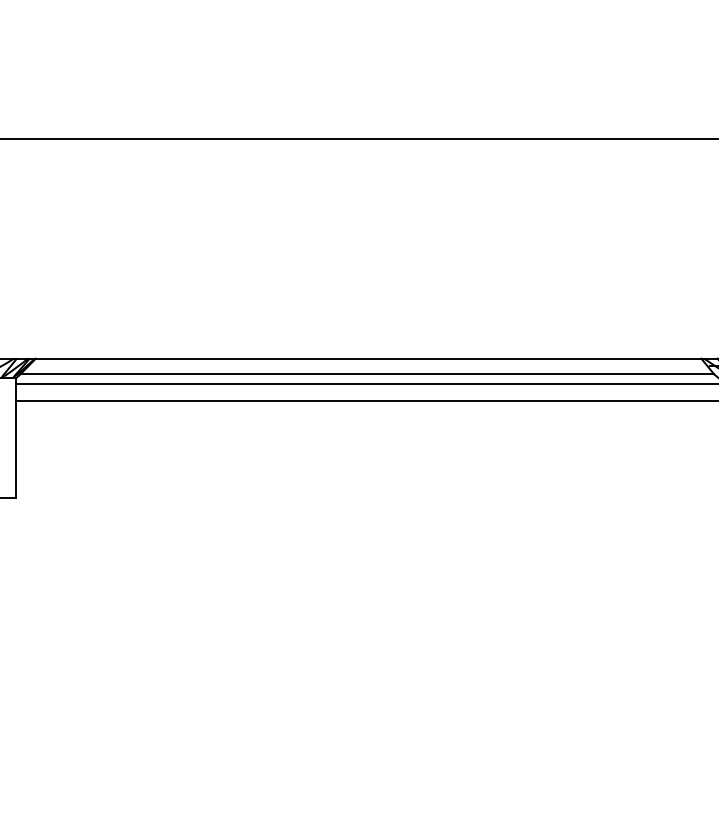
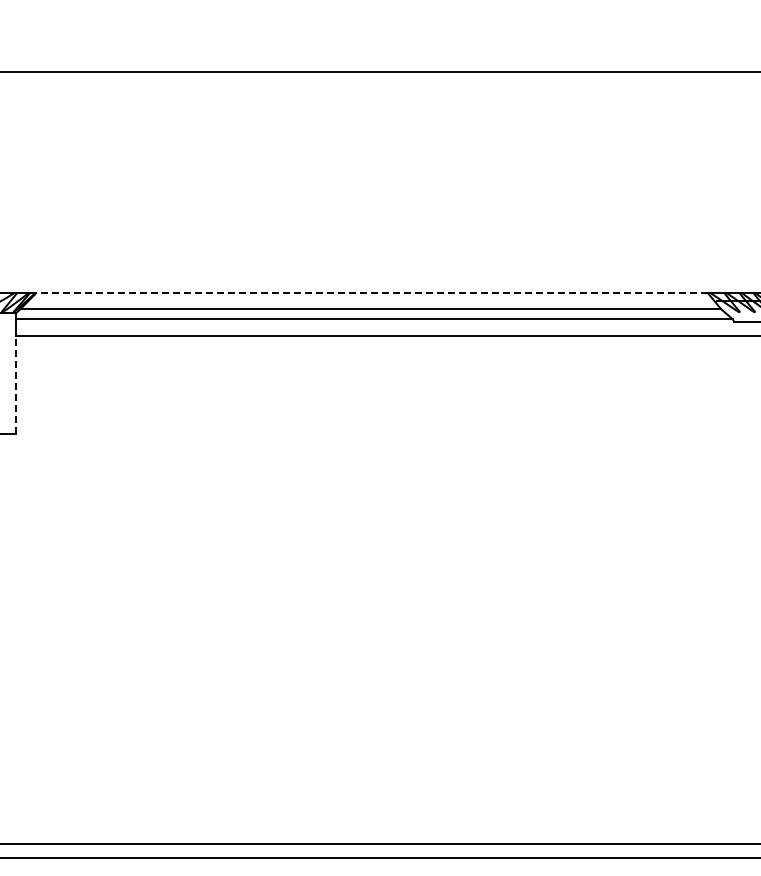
line: (368, 358) -> (371, 293), solid -> dashed
line: (16, 448) -> (16, 384), solid -> dashed

